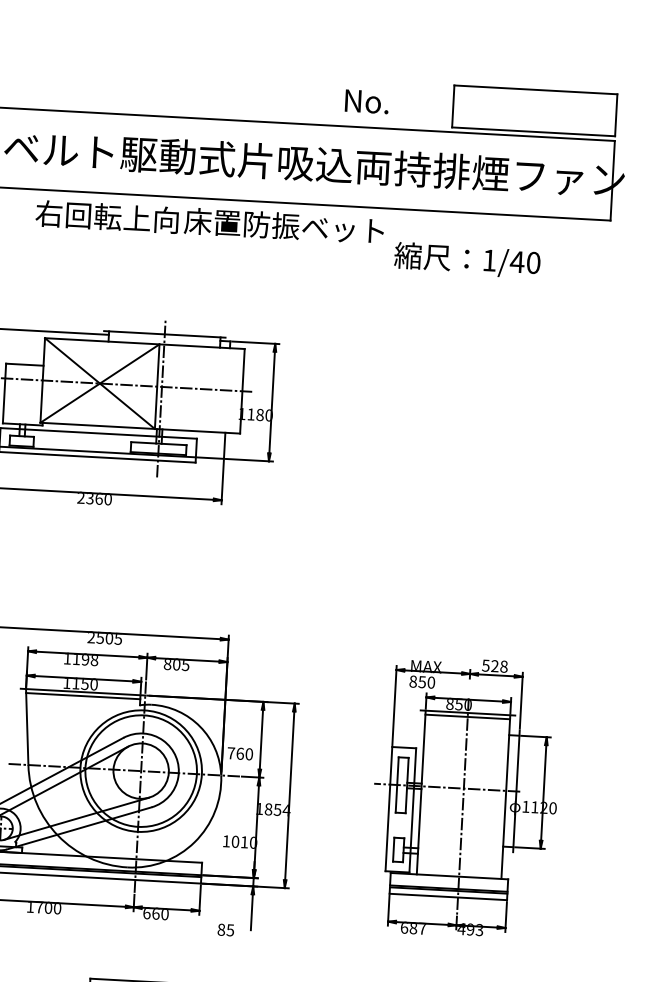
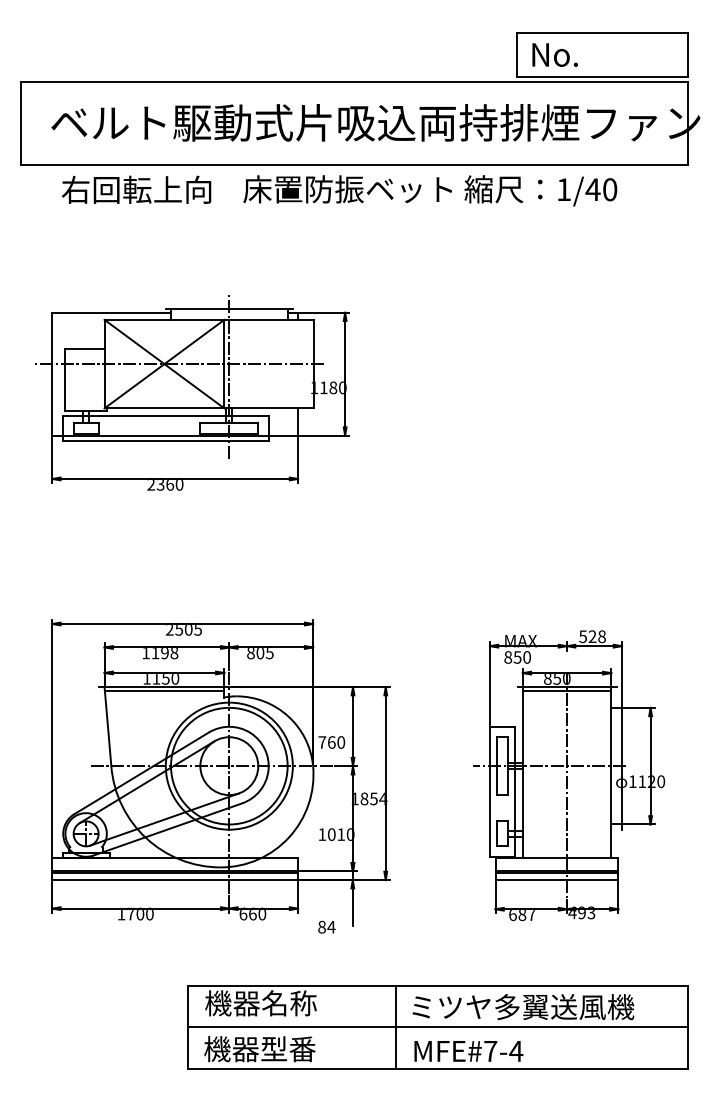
text: (366, 101) -> (554, 54), moved
text: (107, 216) -> (136, 189), moved
text: (467, 260) -> (540, 190), moved
text: (230, 930) -> (331, 927), 85 -> 84

